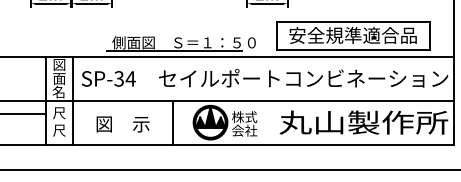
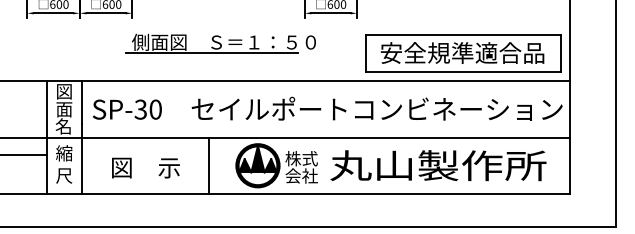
part: (353, 35) -> (463, 53), moved
part: (181, 43) -> (220, 43), moved
text: (130, 78) -> (155, 109), SP-34 -> SP-30
text: (59, 113) -> (64, 153), 尺 -> 縮
text: (363, 122) -> (438, 165), moved

